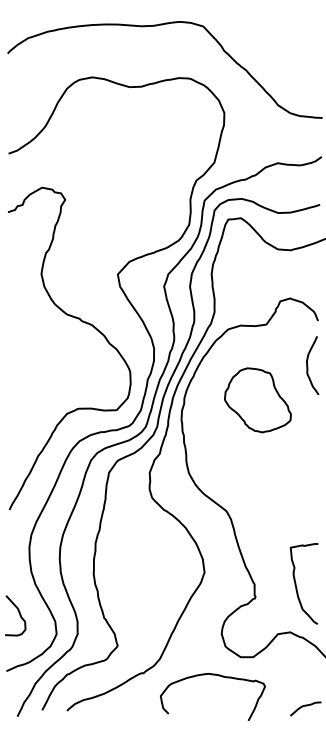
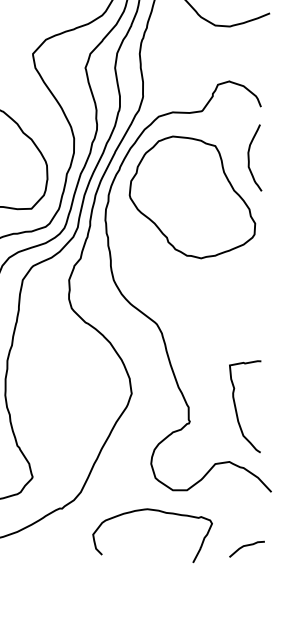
part: (257, 400) -> (192, 197), size x1.67
curve: (218, 676) -> (158, 512), moved

